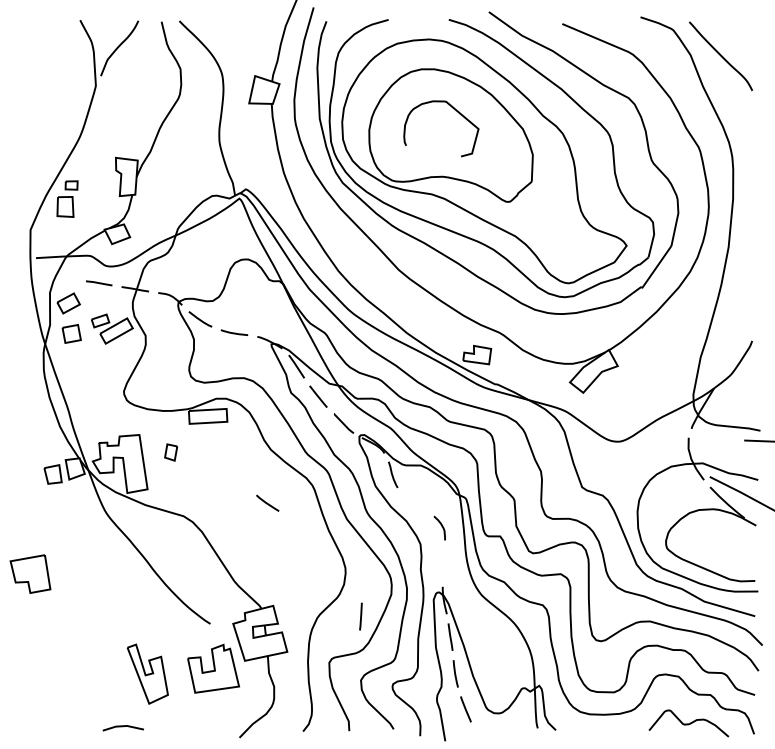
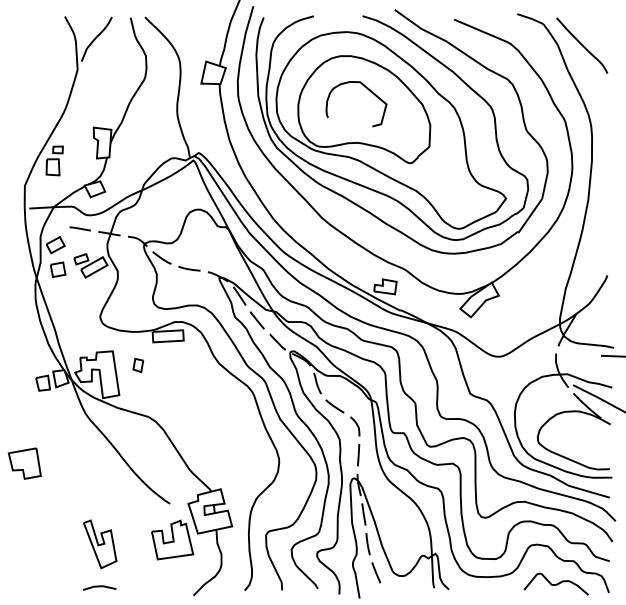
line: (267, 502) -> (334, 405), moved
line: (360, 616) -> (358, 455), moved
part: (147, 673) -> (99, 543), moved

